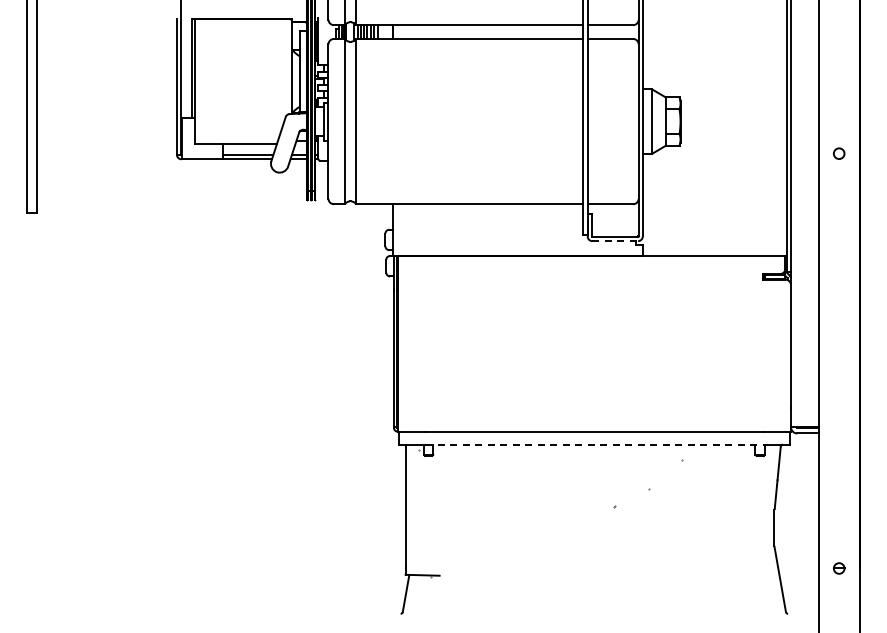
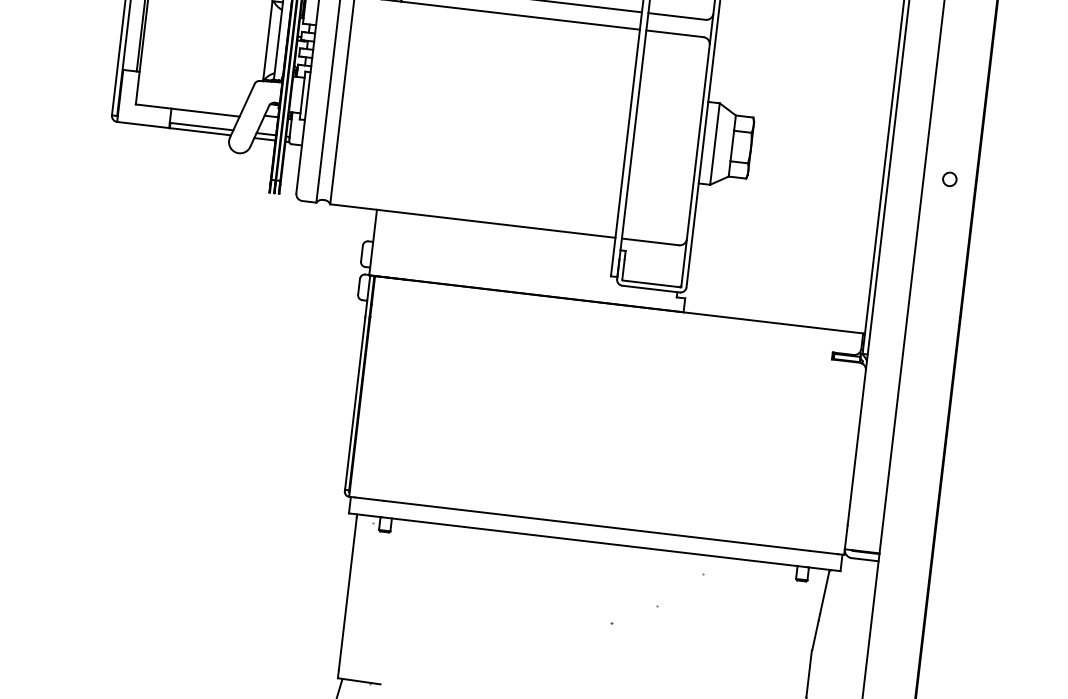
circle: (839, 153) -> (950, 179), moved
line: (615, 241) -> (651, 289), dashed -> solid
line: (594, 444) -> (594, 542), dashed -> solid

